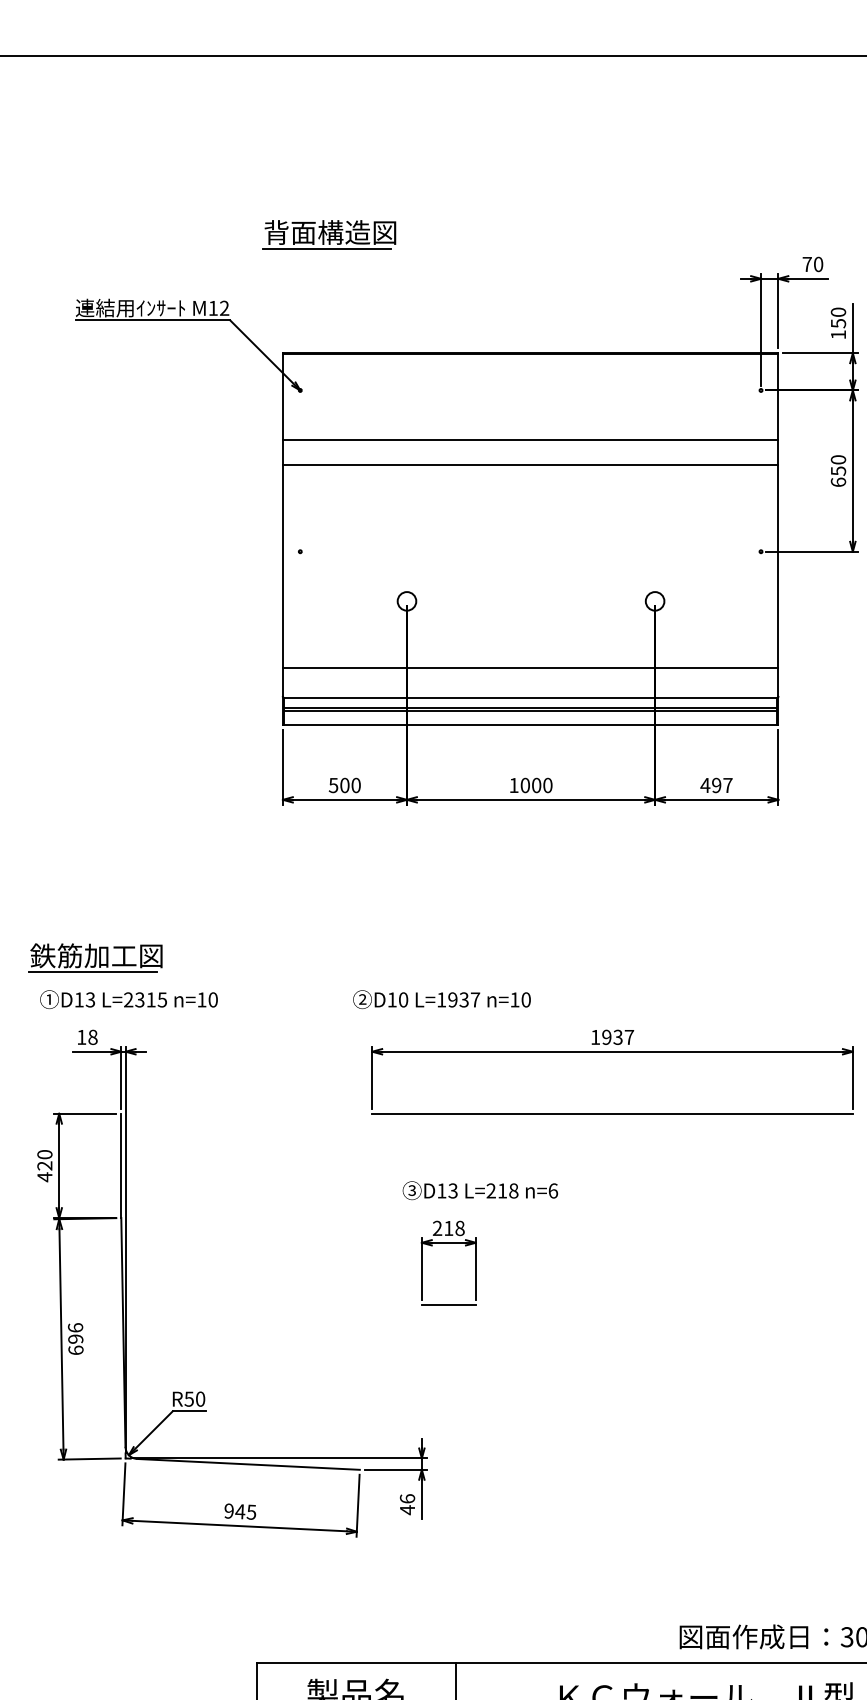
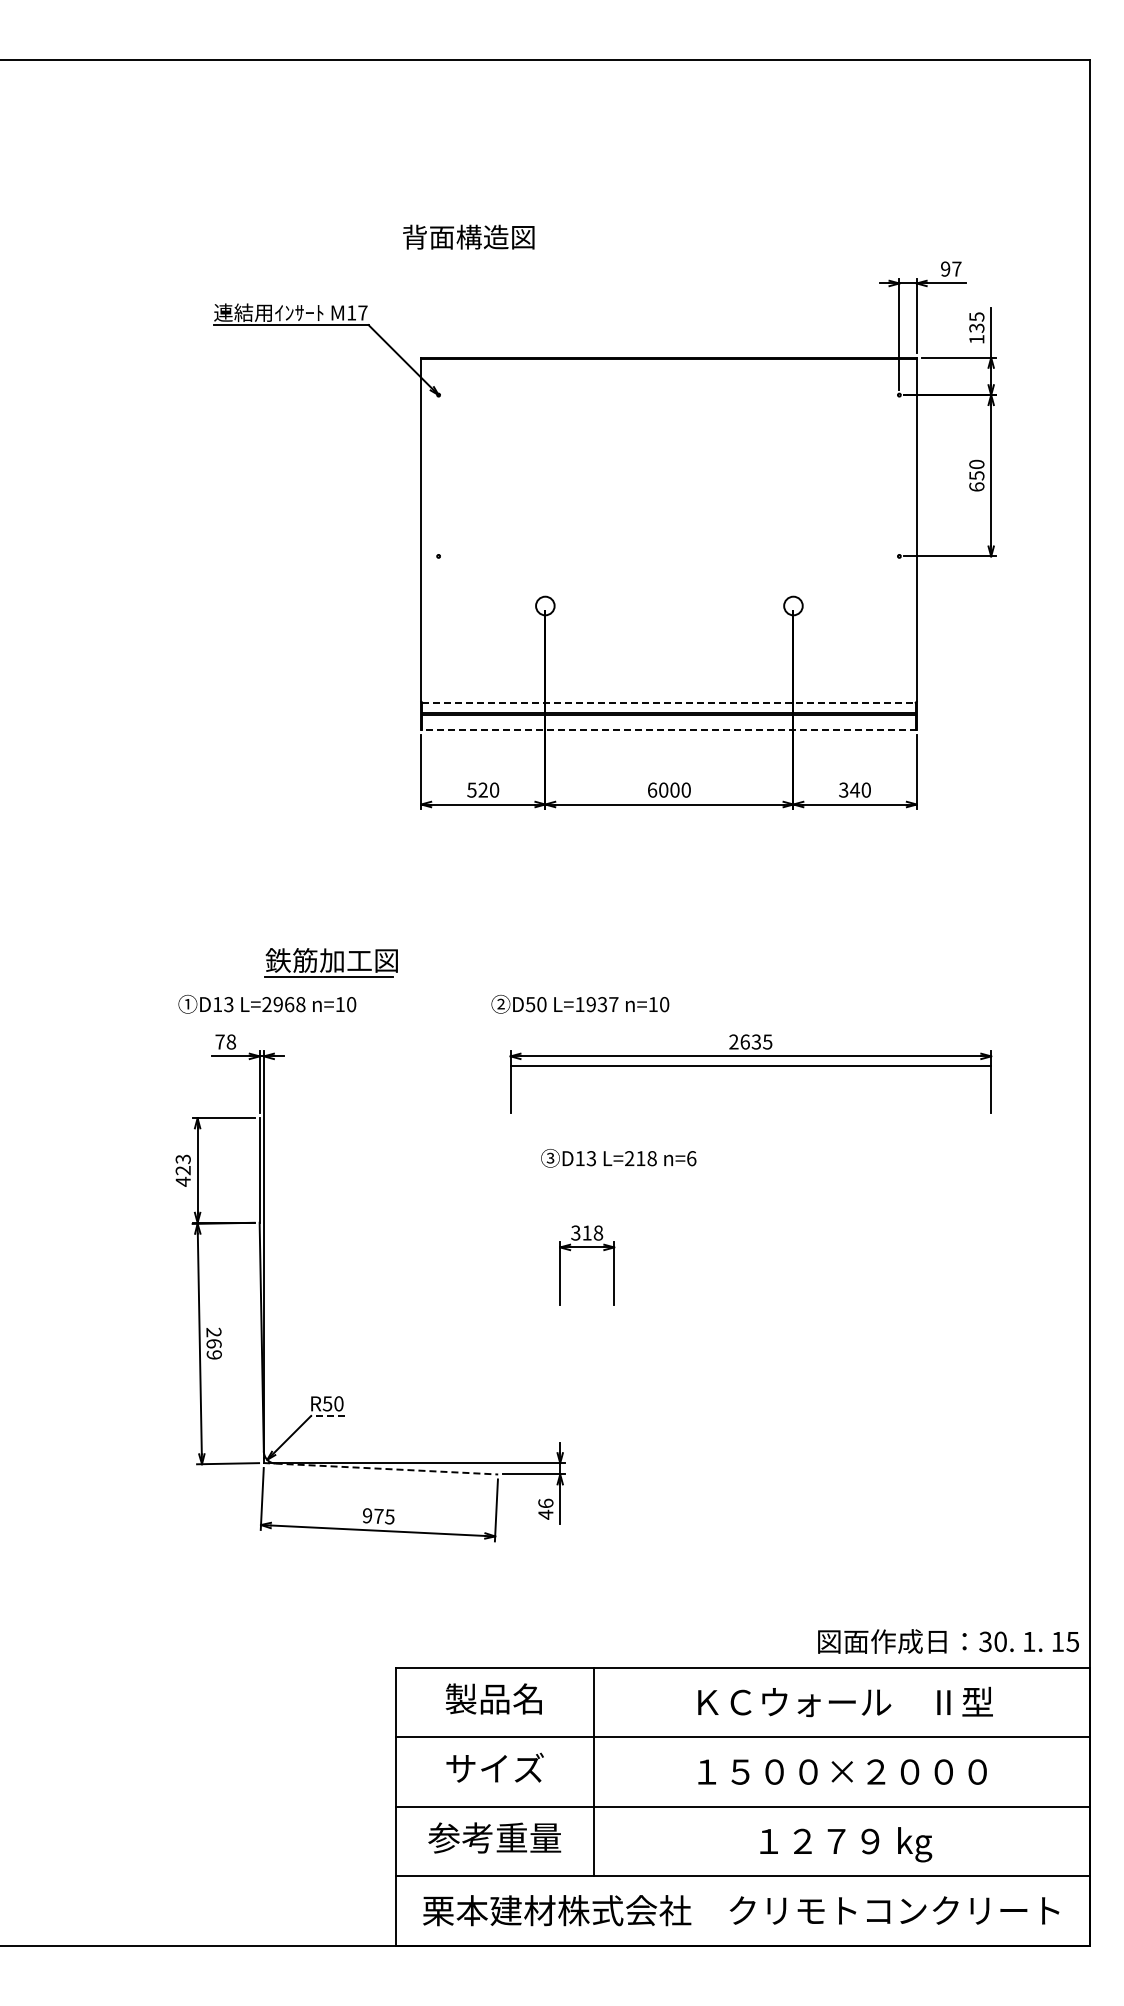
line: (327, 248) -> (465, 253), removed
text: (813, 263) -> (951, 268), 70 -> 97
text: (224, 307) -> (362, 312), M12 -> M17
text: (838, 317) -> (976, 322), 150 -> 135
line: (530, 439) -> (668, 444), removed
line: (530, 464) -> (668, 469), removed
line: (530, 668) -> (668, 673), removed
line: (531, 697) -> (669, 702), solid -> dashed
line: (531, 725) -> (669, 730), solid -> dashed
text: (344, 784) -> (482, 789), 500 -> 520
text: (514, 784) -> (652, 789), 1000 -> 6000
text: (716, 784) -> (854, 789), 497 -> 340
part: (95, 957) -> (330, 962), moved
text: (151, 999) -> (289, 1004), L=2315 -> L=2968
text: (392, 999) -> (530, 1004), D10 -> D50
text: (81, 1036) -> (219, 1041), 18 -> 78
text: (612, 1036) -> (750, 1041), 1937 -> 2635
line: (612, 1113) -> (750, 1066), moved
text: (44, 1153) -> (182, 1158), 420 -> 423
text: (480, 1190) -> (618, 1158), moved
text: (437, 1228) -> (575, 1233), 218 -> 318
line: (449, 1304) -> (587, 1309), removed
text: (75, 1327) -> (213, 1332), 969 -> 269
line: (189, 1410) -> (327, 1415), solid -> dashed
line: (249, 1464) -> (387, 1469), solid -> dashed
text: (240, 1510) -> (378, 1515), 945 -> 975

